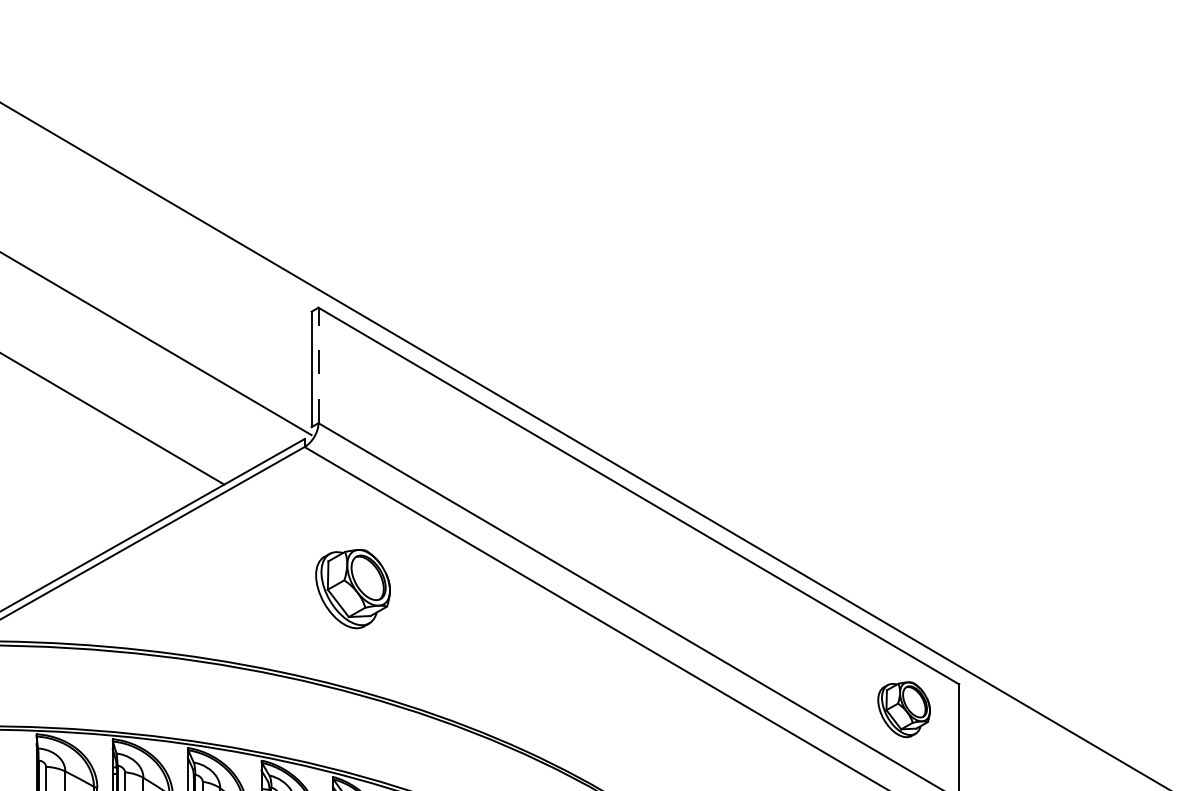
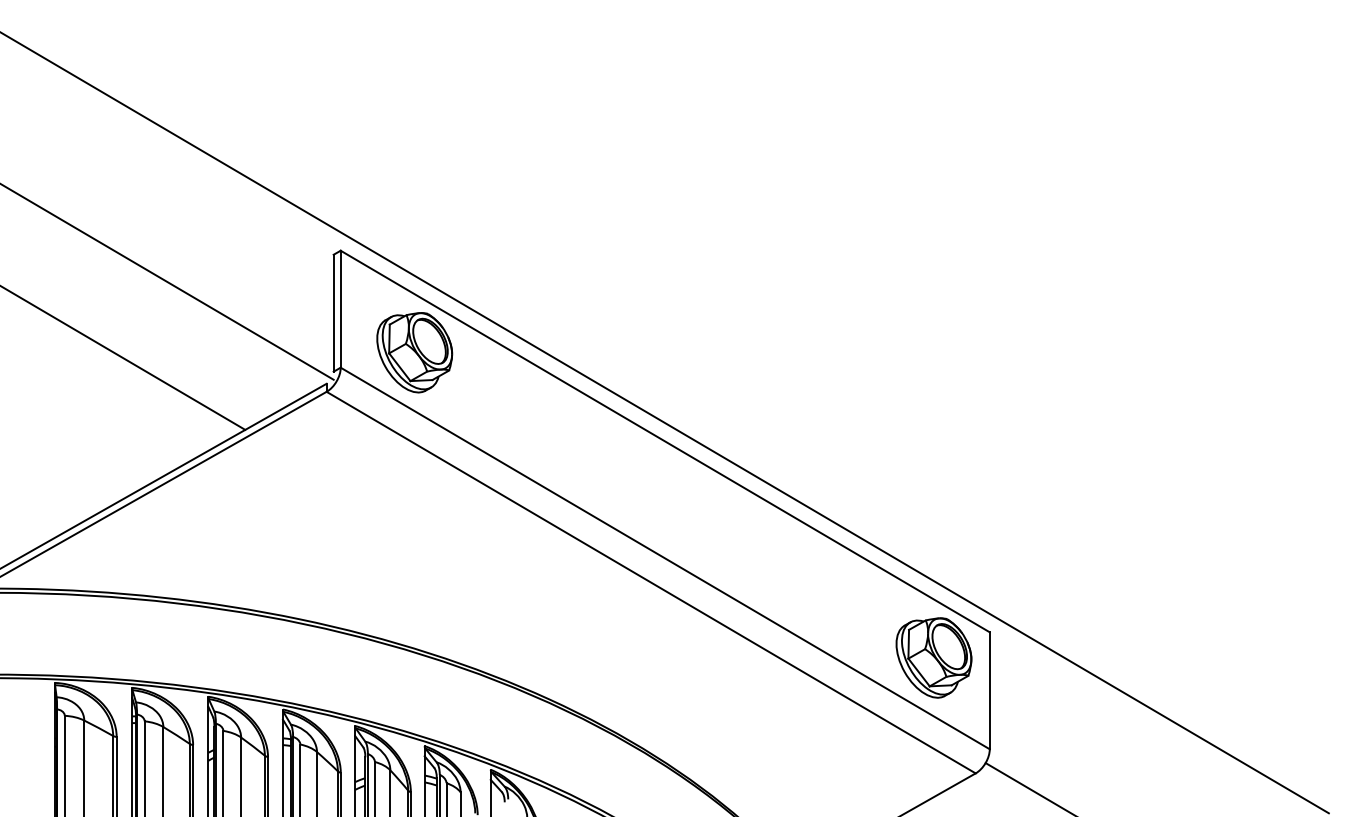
line: (318, 364) -> (340, 308), dashed -> solid
part: (352, 588) -> (414, 352), moved
part: (903, 709) -> (933, 657), size x1.43

